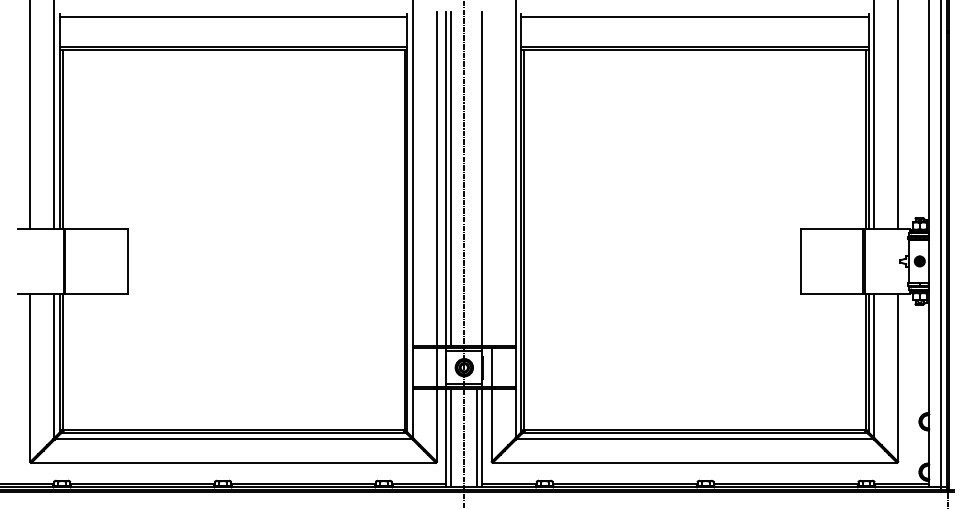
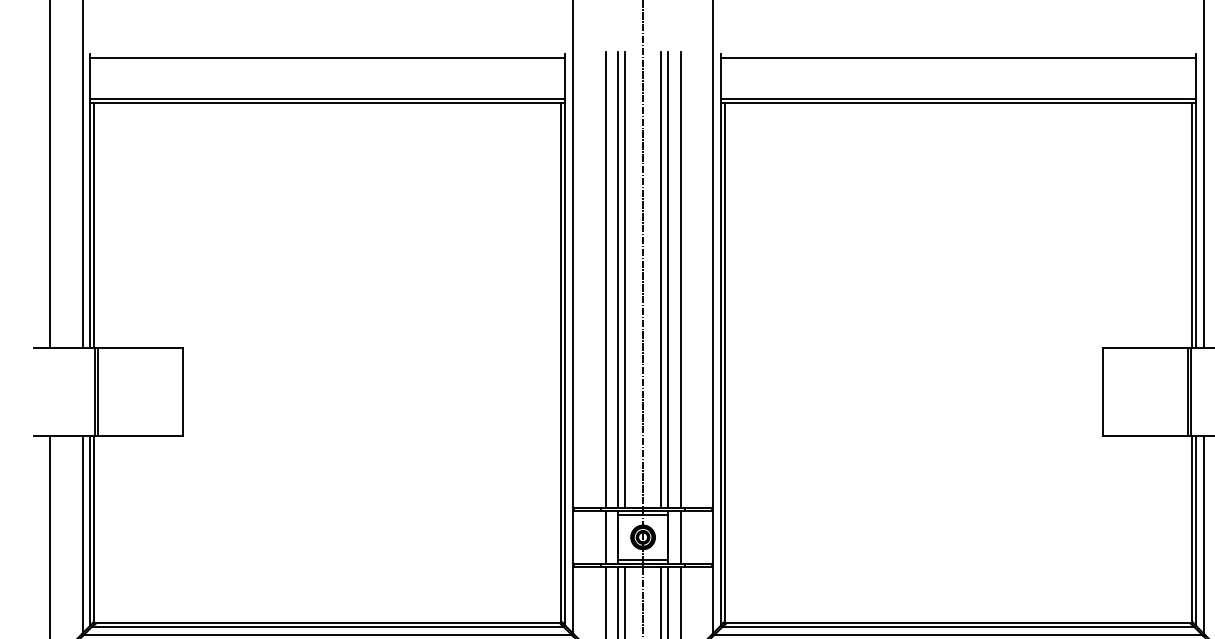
line: (477, 179) -> (661, 280), added
line: (491, 179) -> (680, 280), added

